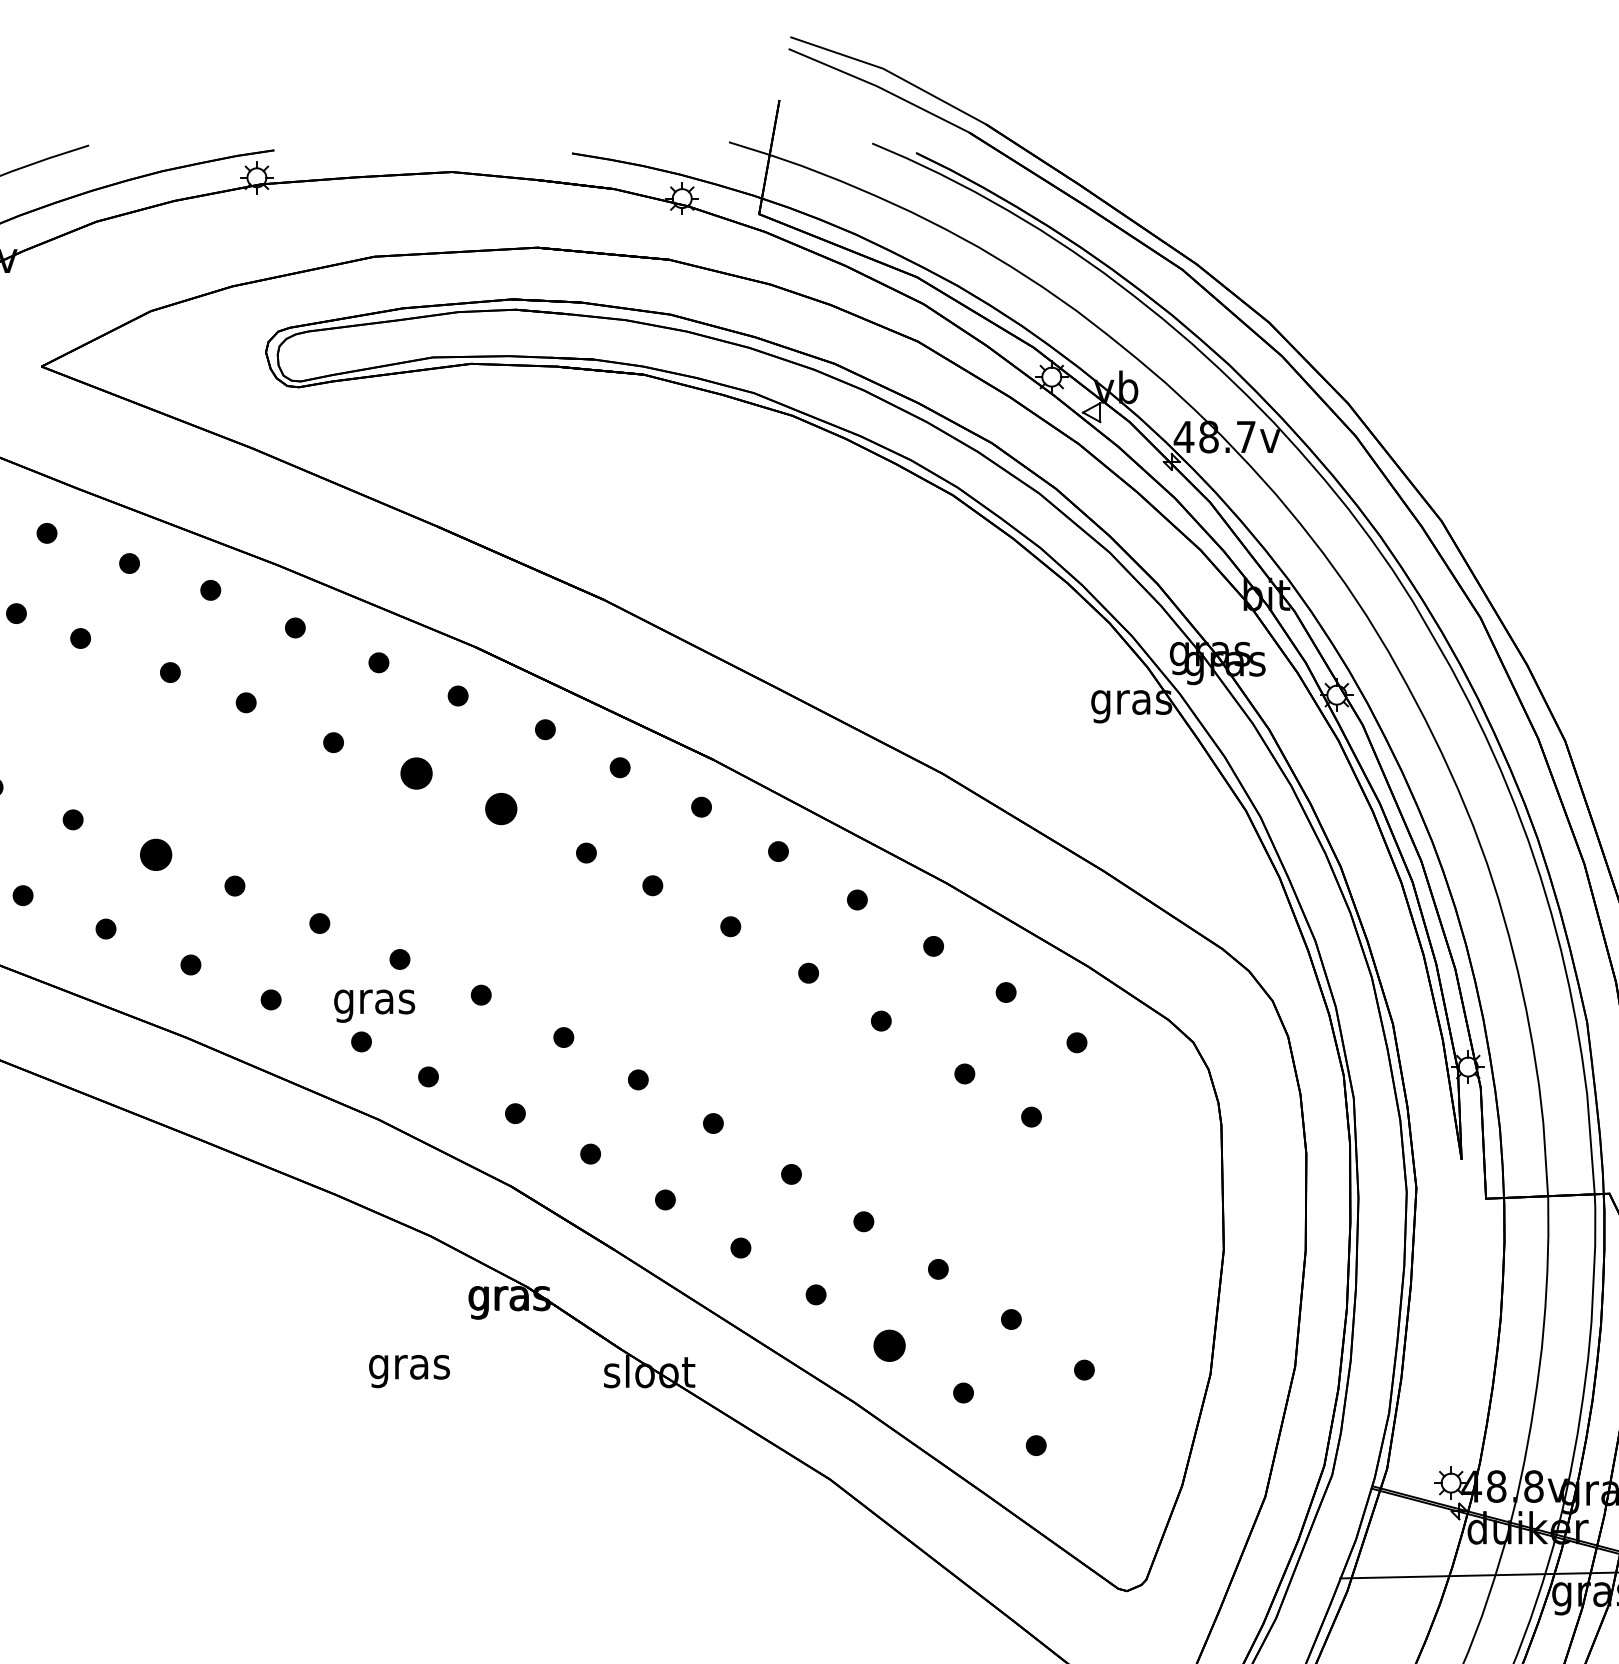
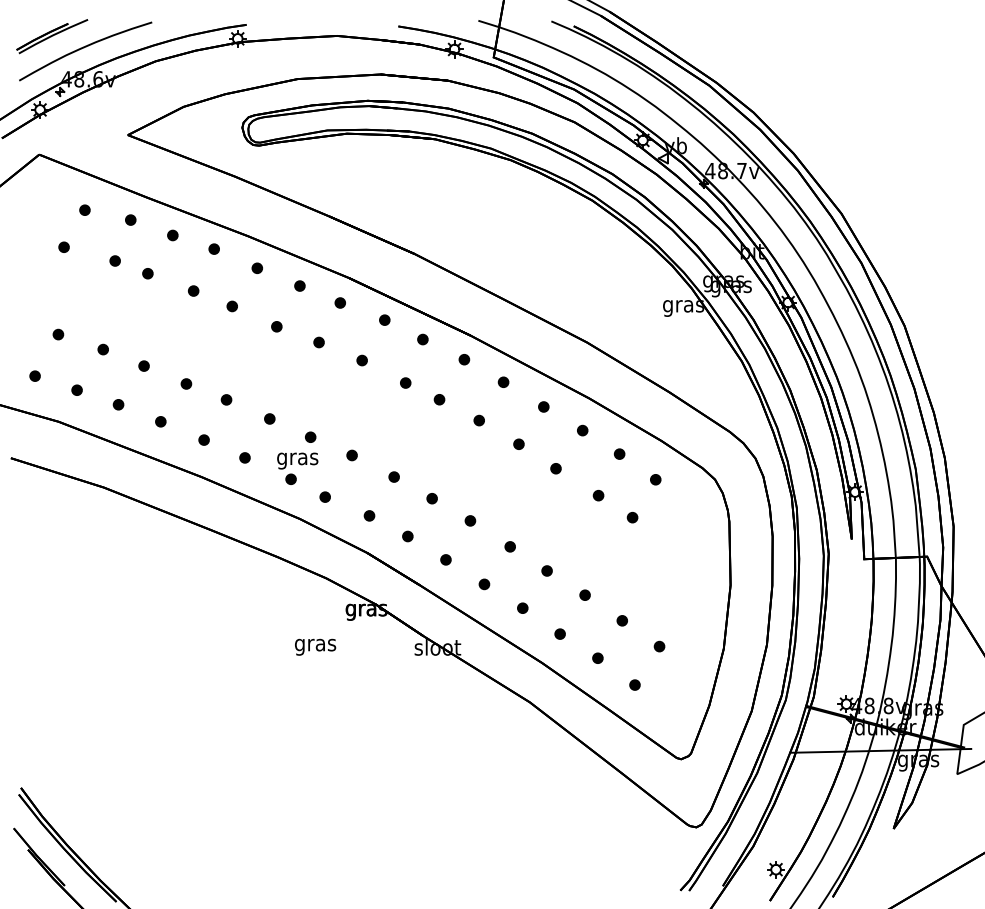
part: (415, 773) -> (318, 342), size x0.62
part: (499, 808) -> (361, 360), size x0.62
part: (156, 853) -> (186, 383), size x0.62
part: (888, 1344) -> (559, 633), size x0.62

